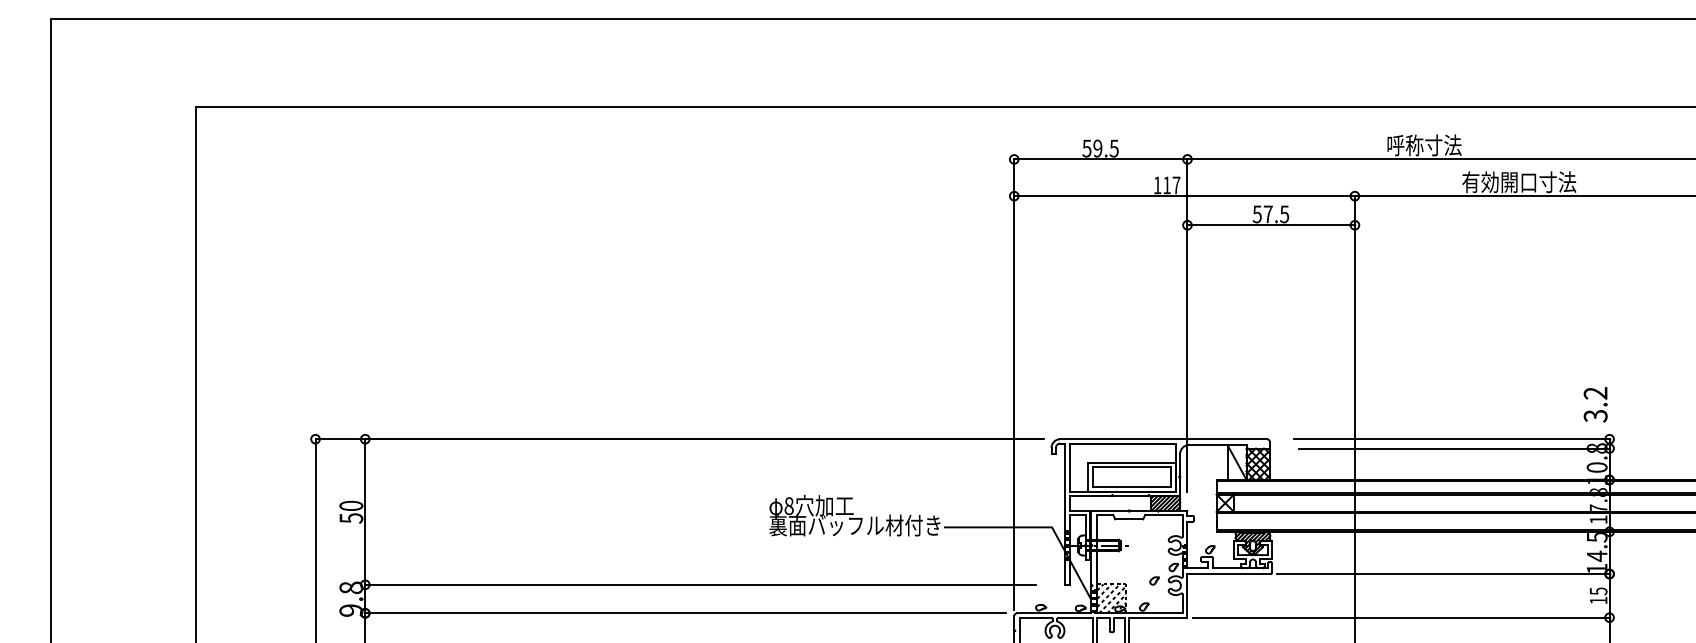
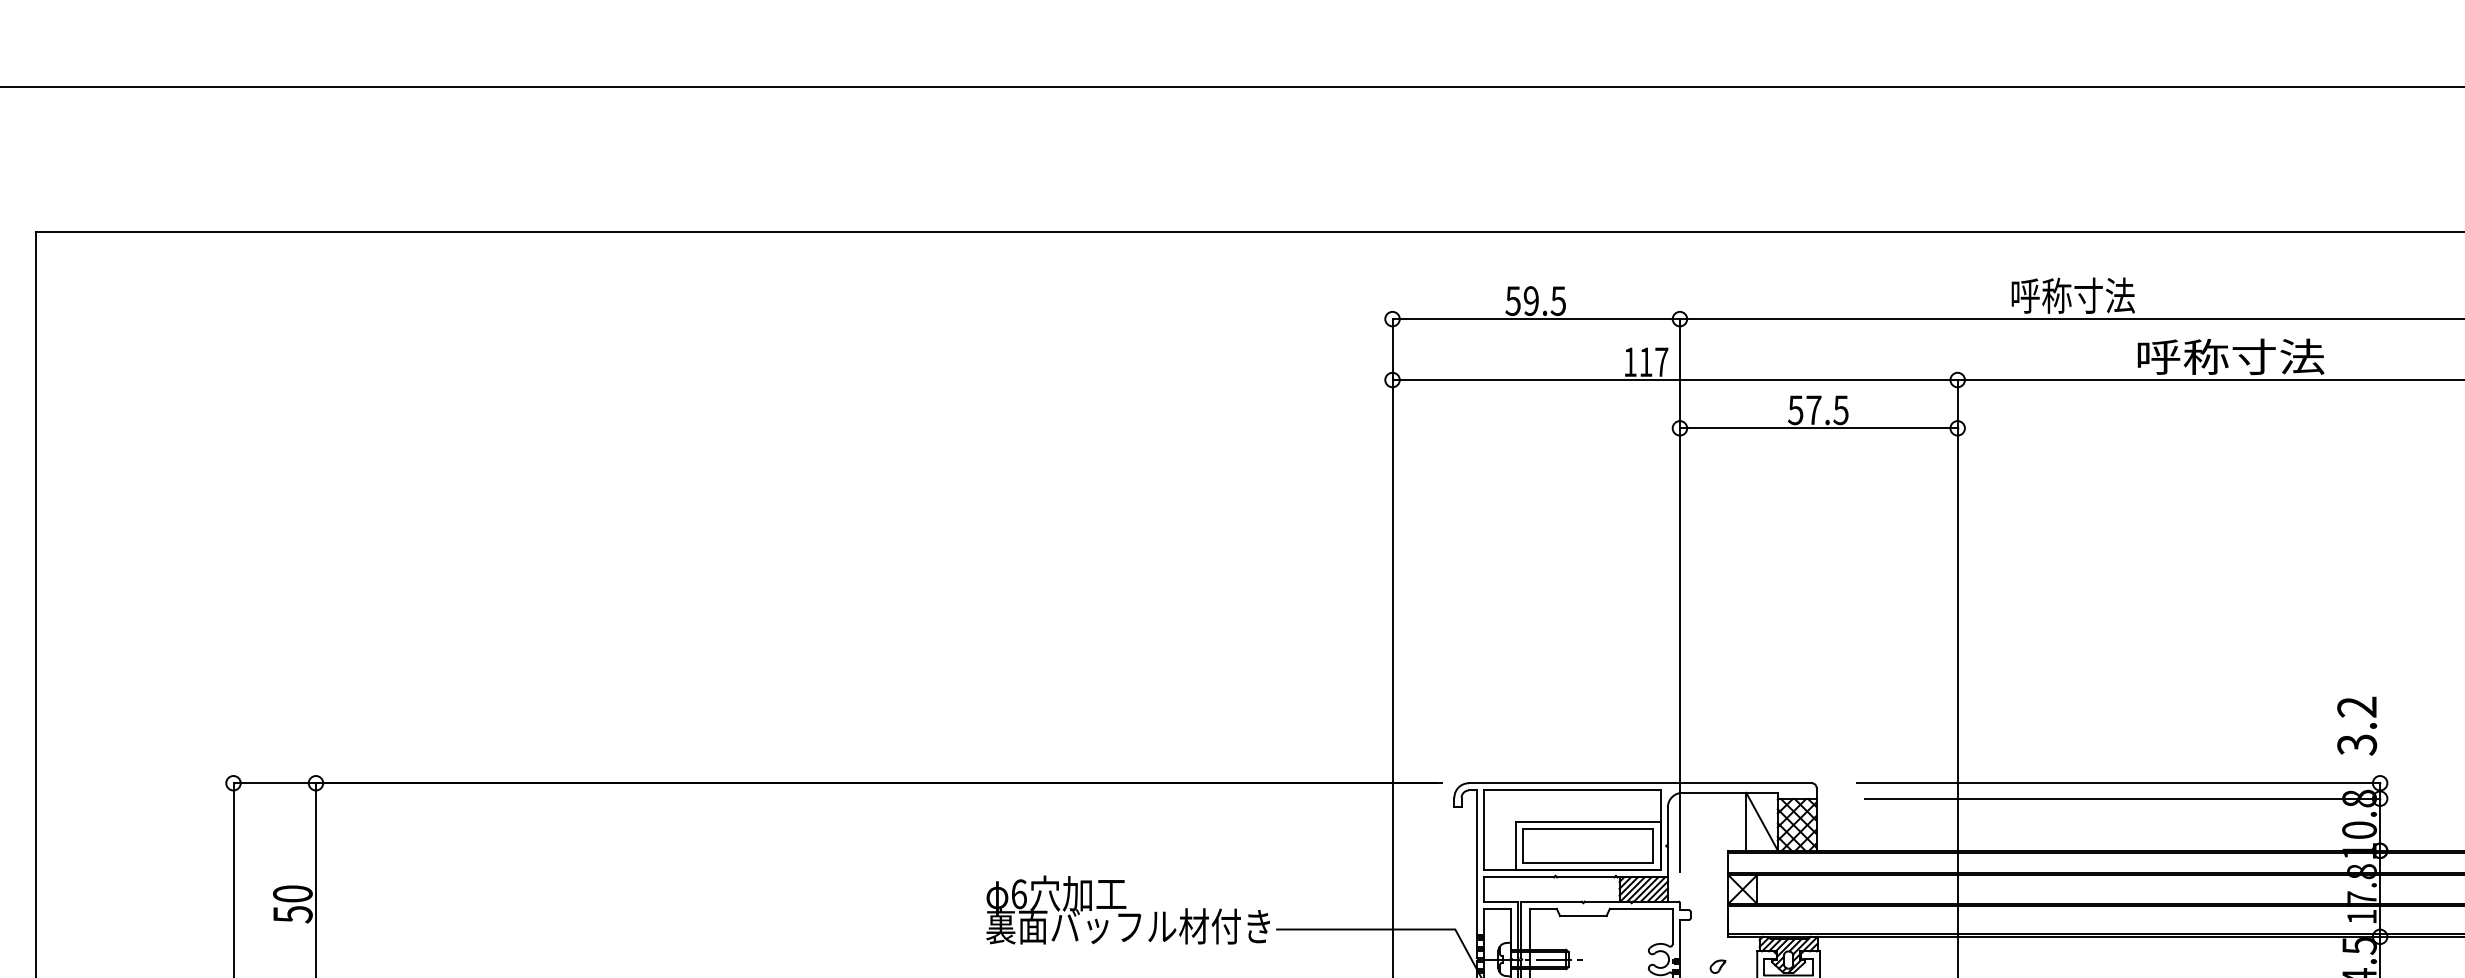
text: (1519, 182) -> (2230, 357), 有効開口寸法 -> 呼称寸法
text: (788, 505) -> (1018, 893), 8 -> 6

